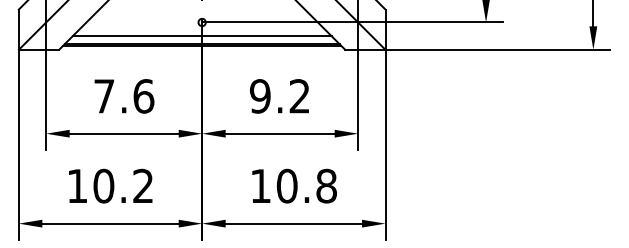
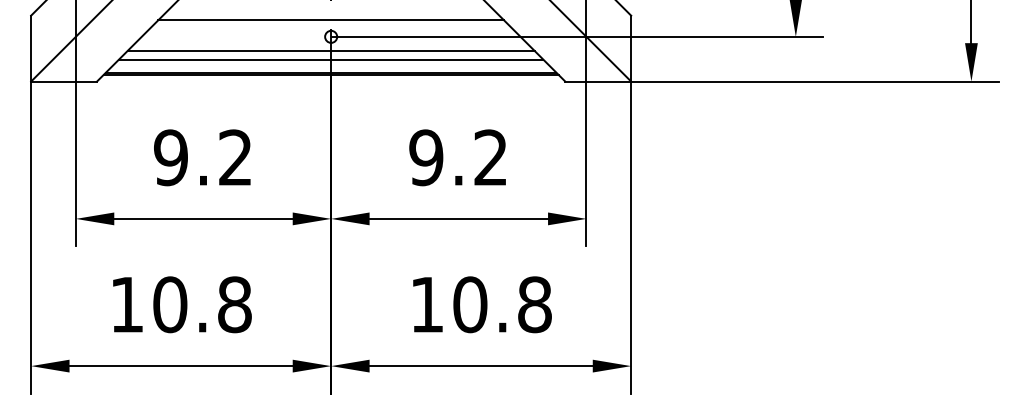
line: (201, 12) -> (330, 20), added
line: (201, 31) -> (330, 51), added
text: (124, 96) -> (204, 157), 7.6 -> 9.2
text: (143, 185) -> (235, 303), 10.2 -> 10.8

